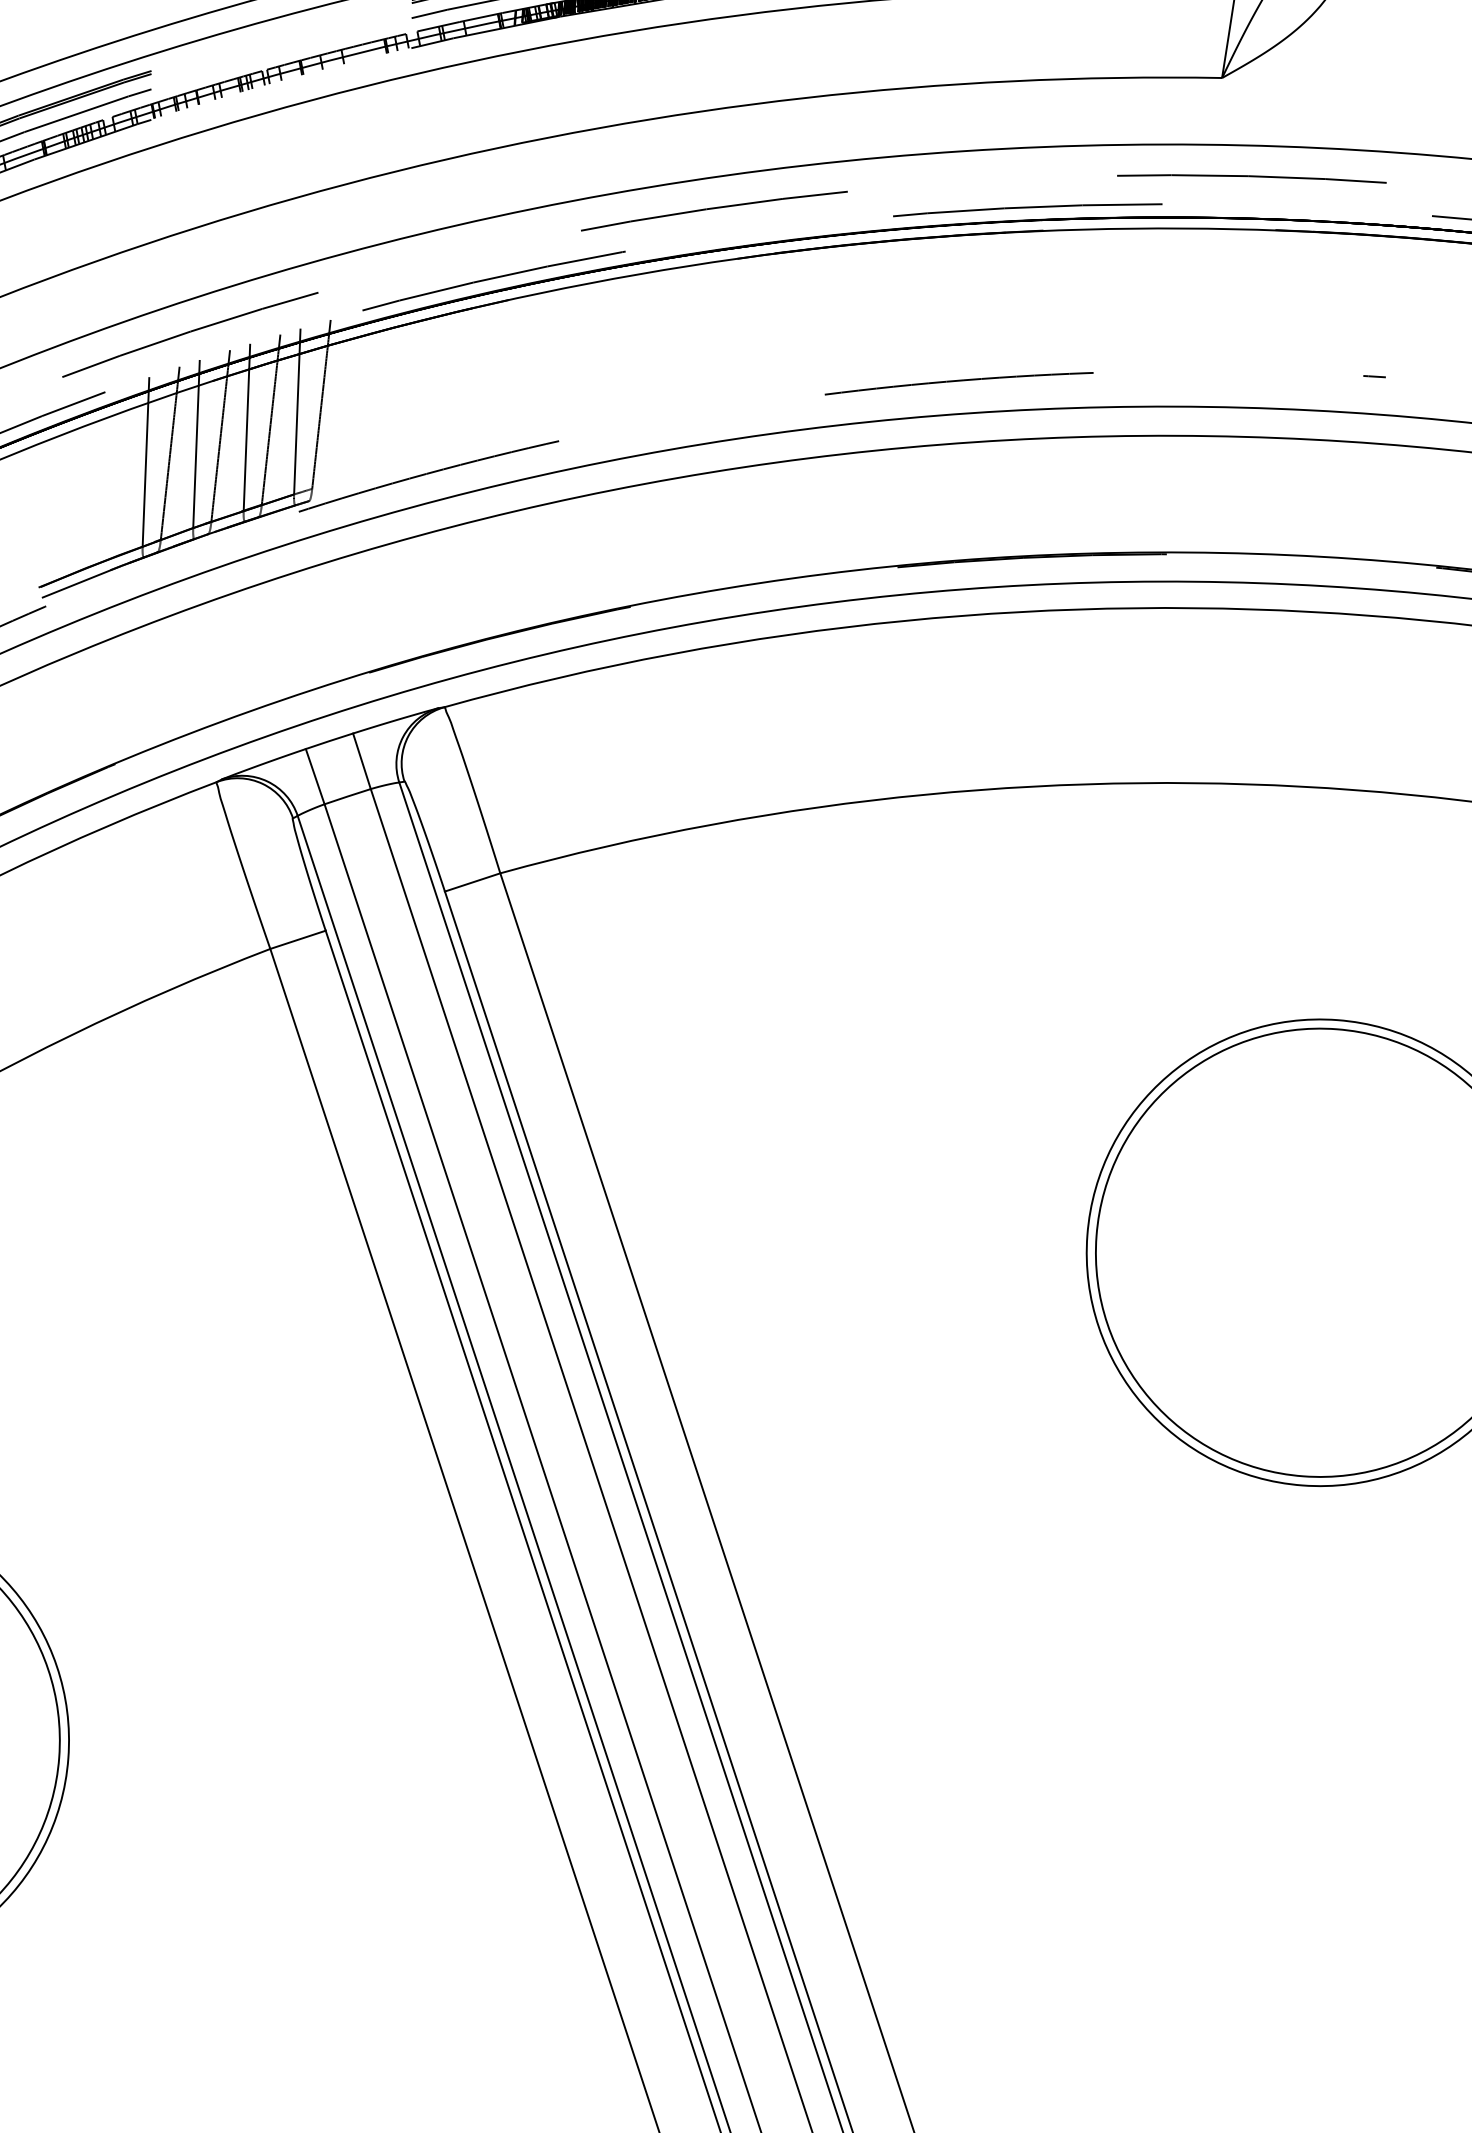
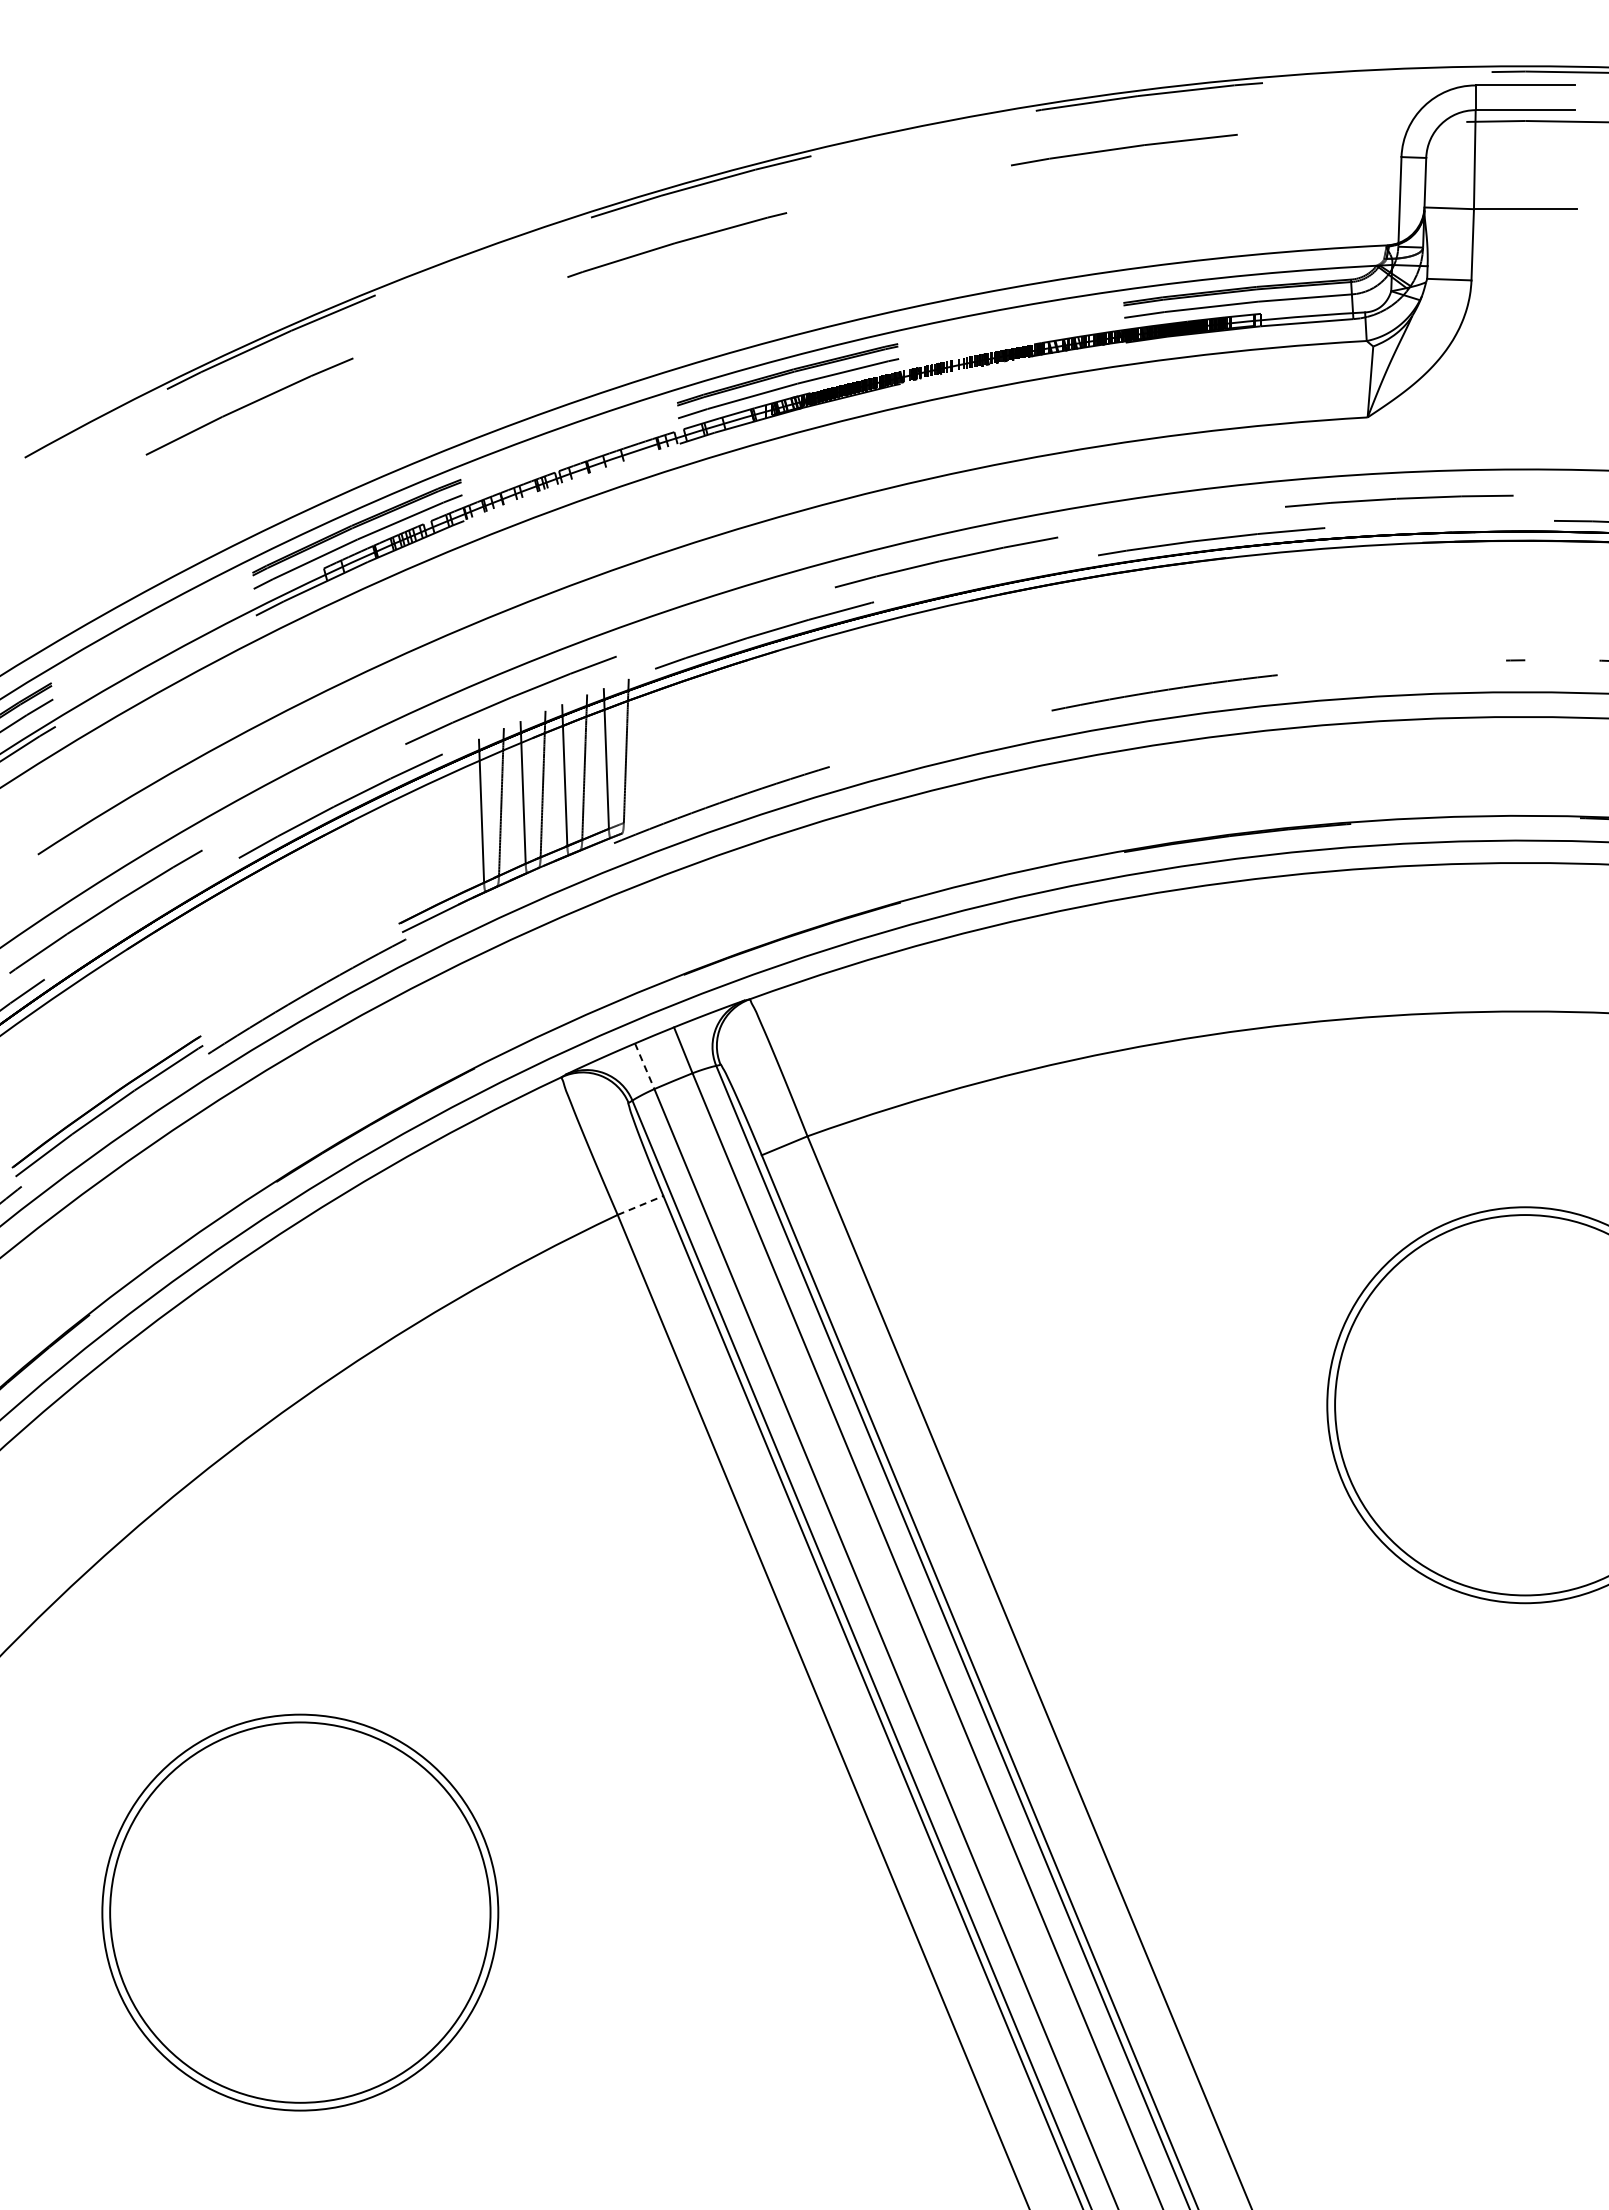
line: (314, 776) -> (644, 1066), solid -> dashed
line: (297, 939) -> (640, 1205), solid -> dashed

